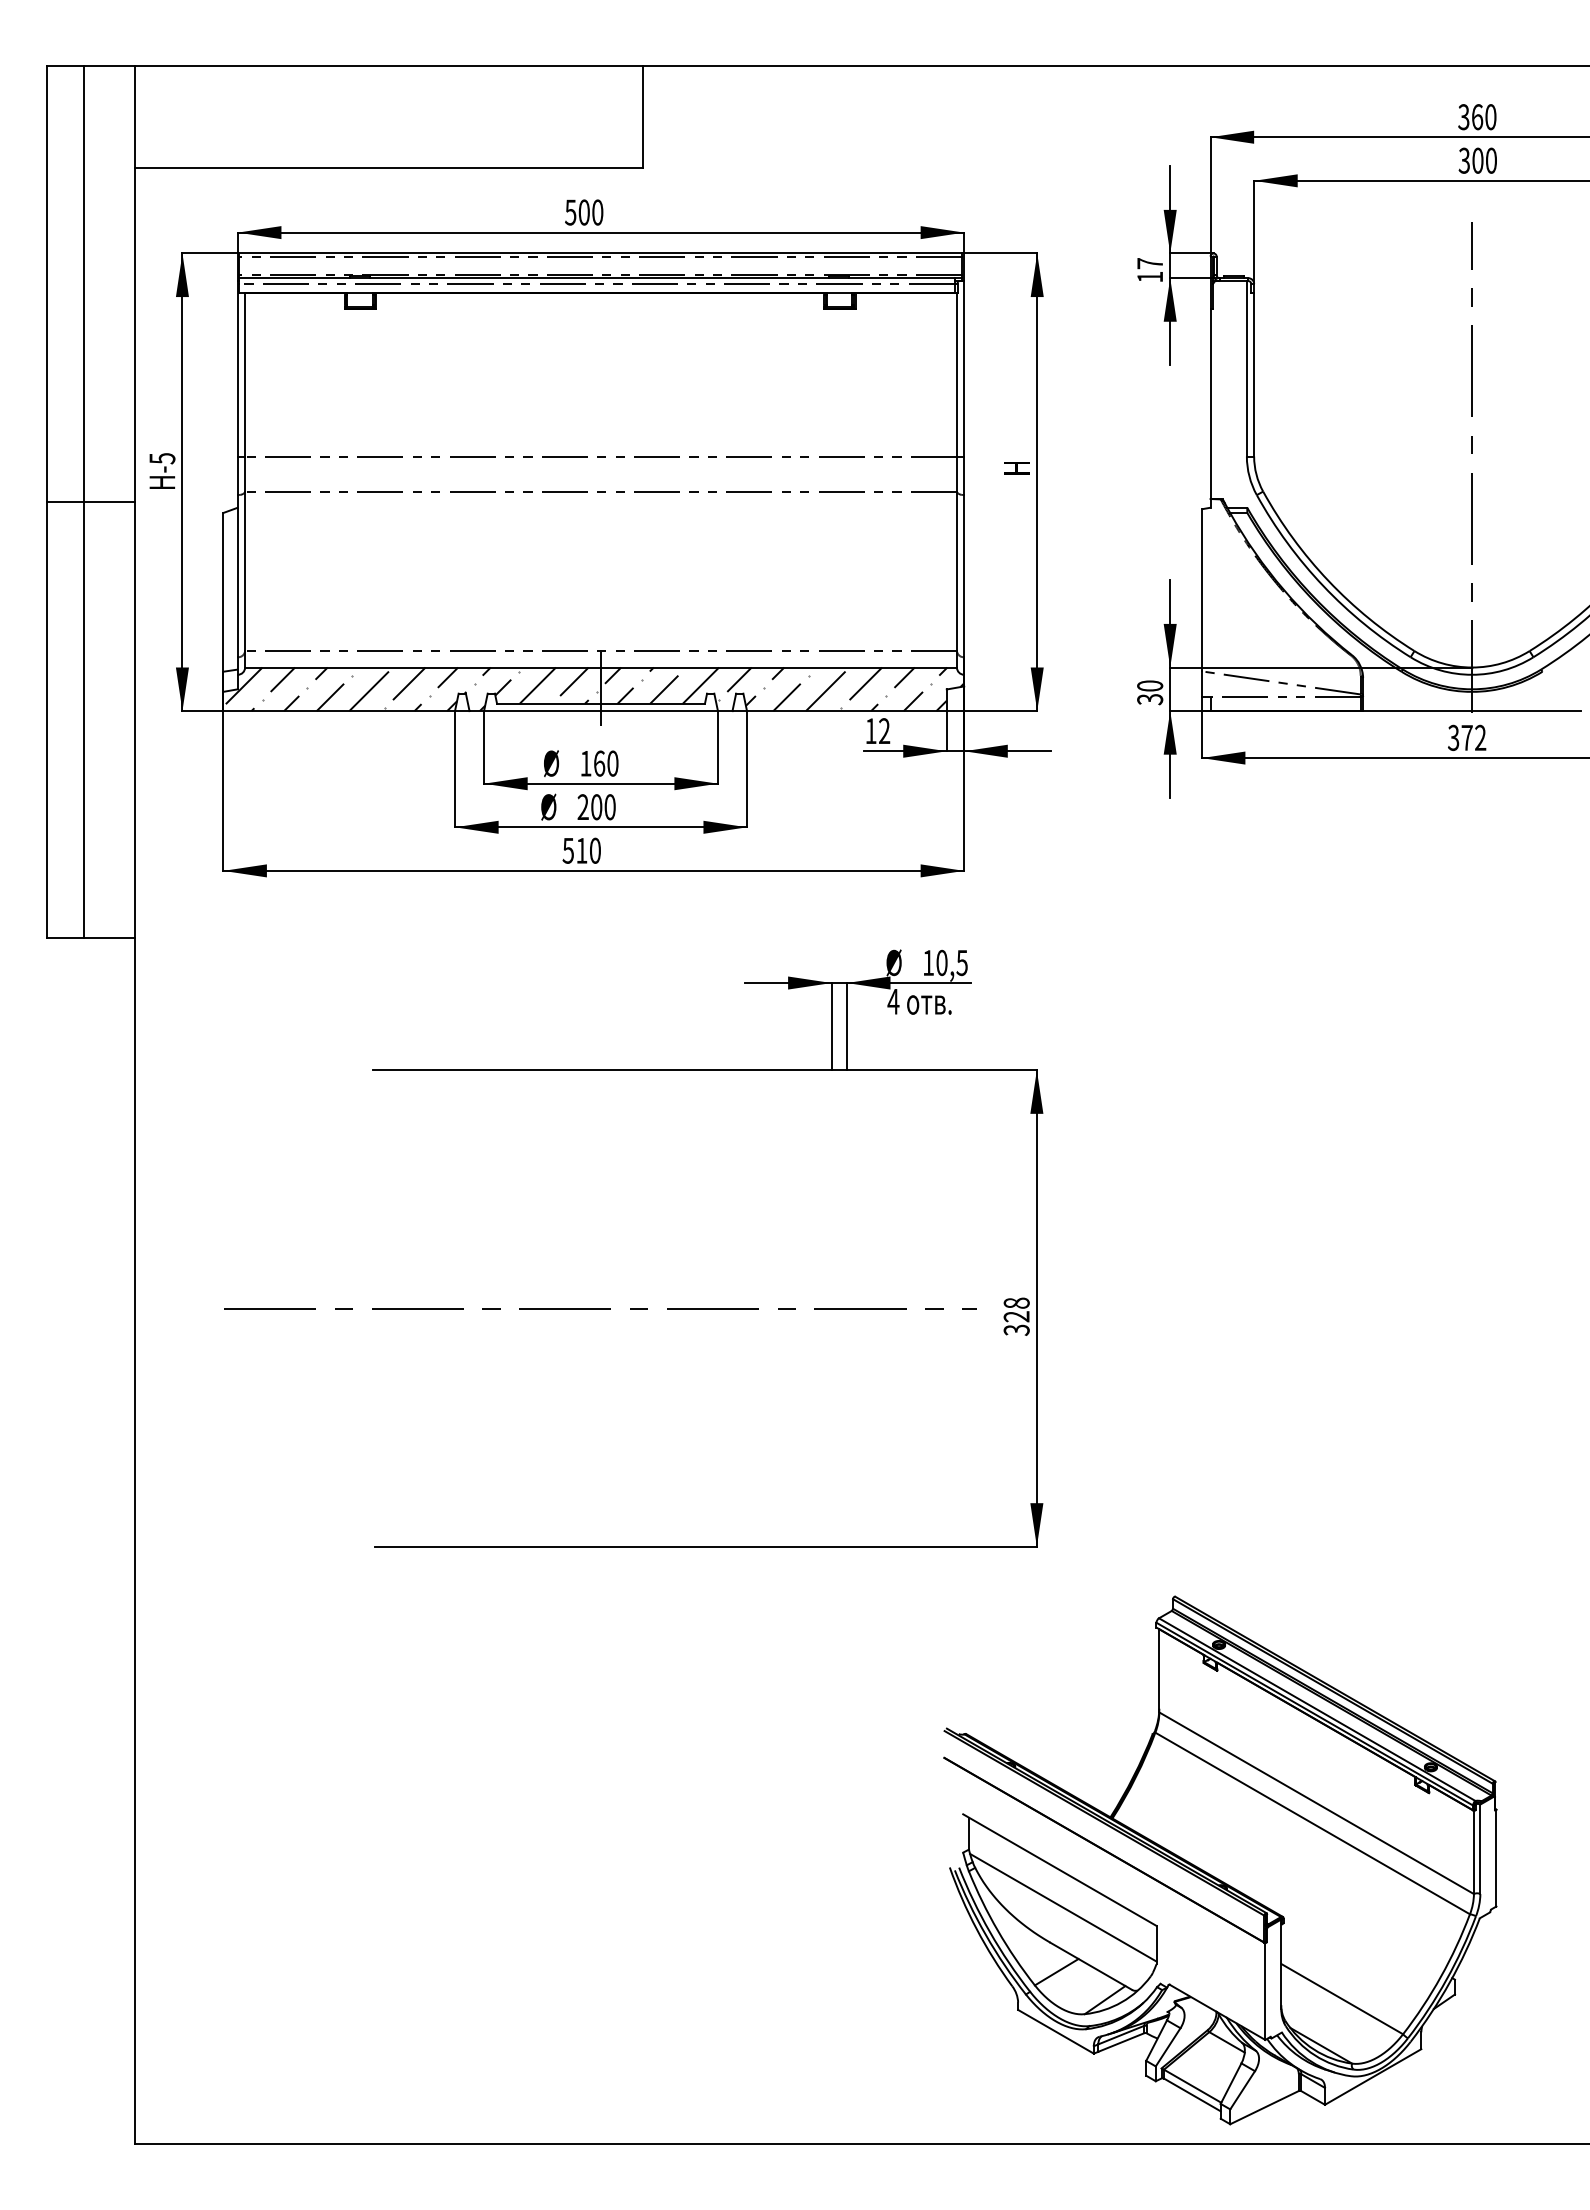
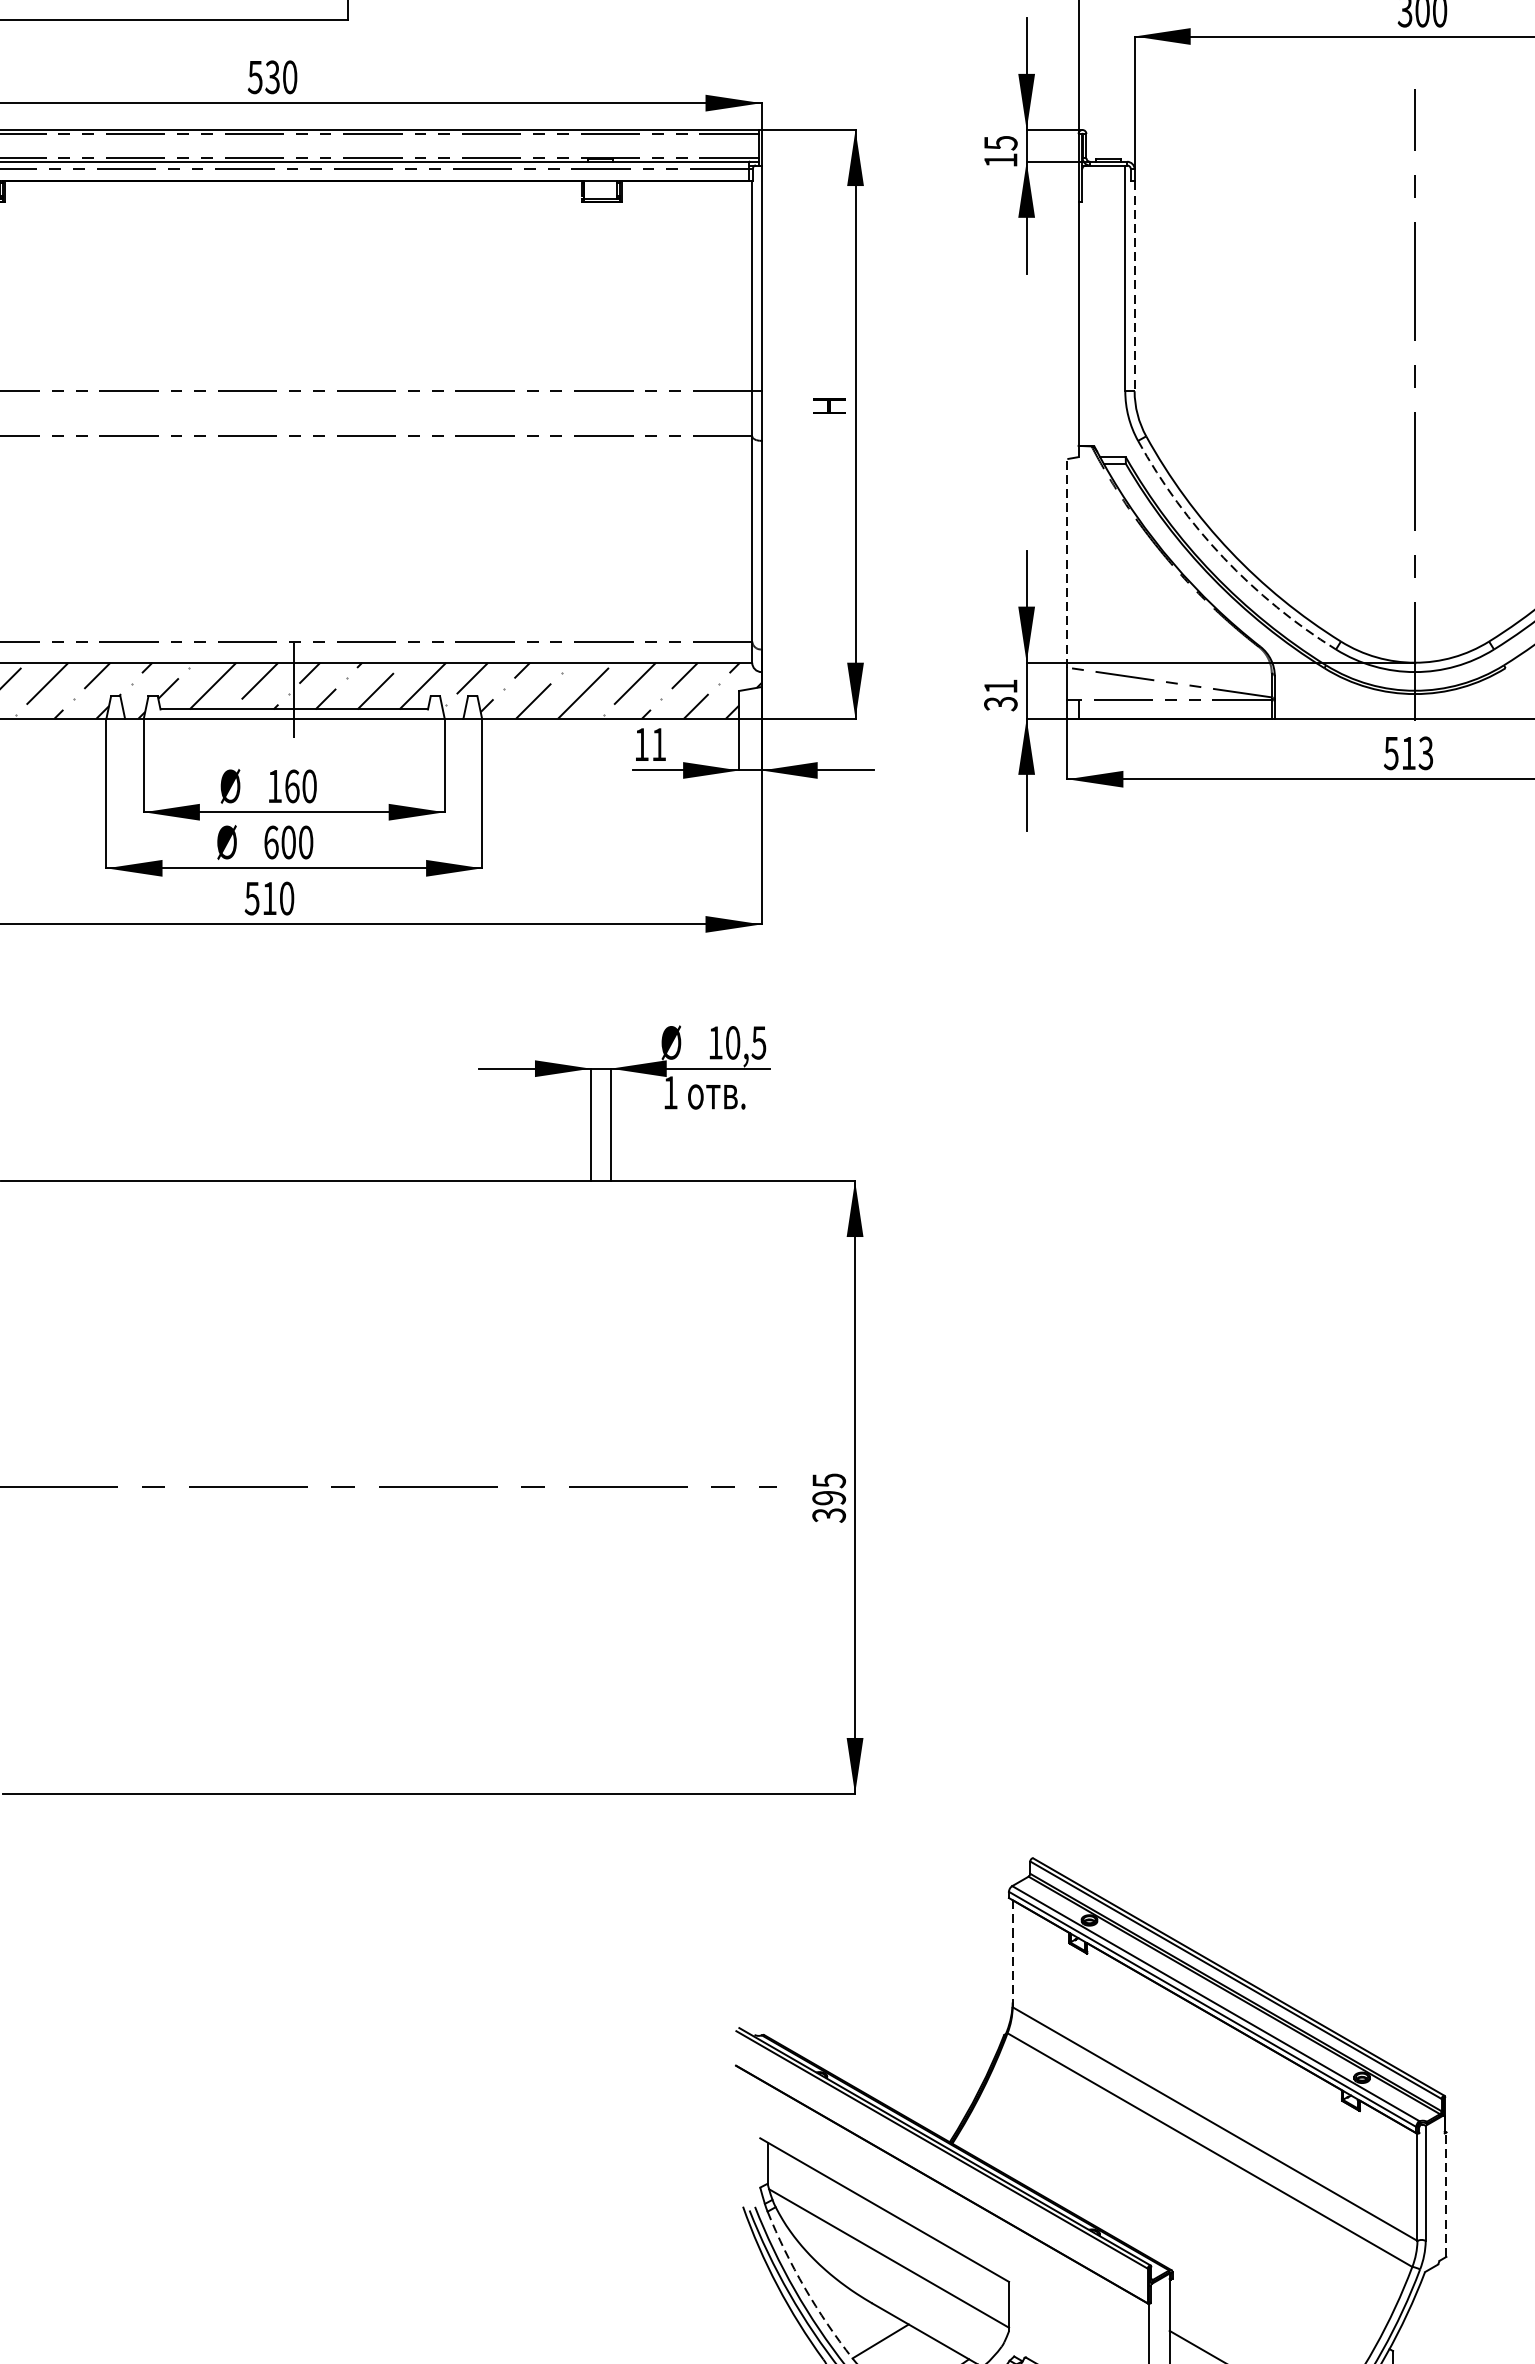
text: (583, 212) -> (271, 77), 500 -> 530
text: (1150, 263) -> (1001, 142), 17 -> 15
line: (1254, 374) -> (1135, 285), solid -> dashed
arc: (1323, 586) -> (1223, 558), solid -> dashed
line: (1201, 589) -> (1066, 562), solid -> dashed
text: (1150, 685) -> (1001, 685), 30 -> 31
text: (884, 730) -> (659, 743), 12 -> 11
text: (1467, 737) -> (1409, 752), 372 -> 513
text: (582, 807) -> (270, 842), 200 -> 600
text: (893, 1001) -> (670, 1092), 4 -> 1
text: (1016, 1309) -> (828, 1488), 328 -> 395
line: (1159, 1670) -> (1012, 1953), solid -> dashed
line: (1496, 1857) -> (1446, 2193), solid -> dashed
arc: (997, 1930) -> (804, 2287), solid -> dashed

